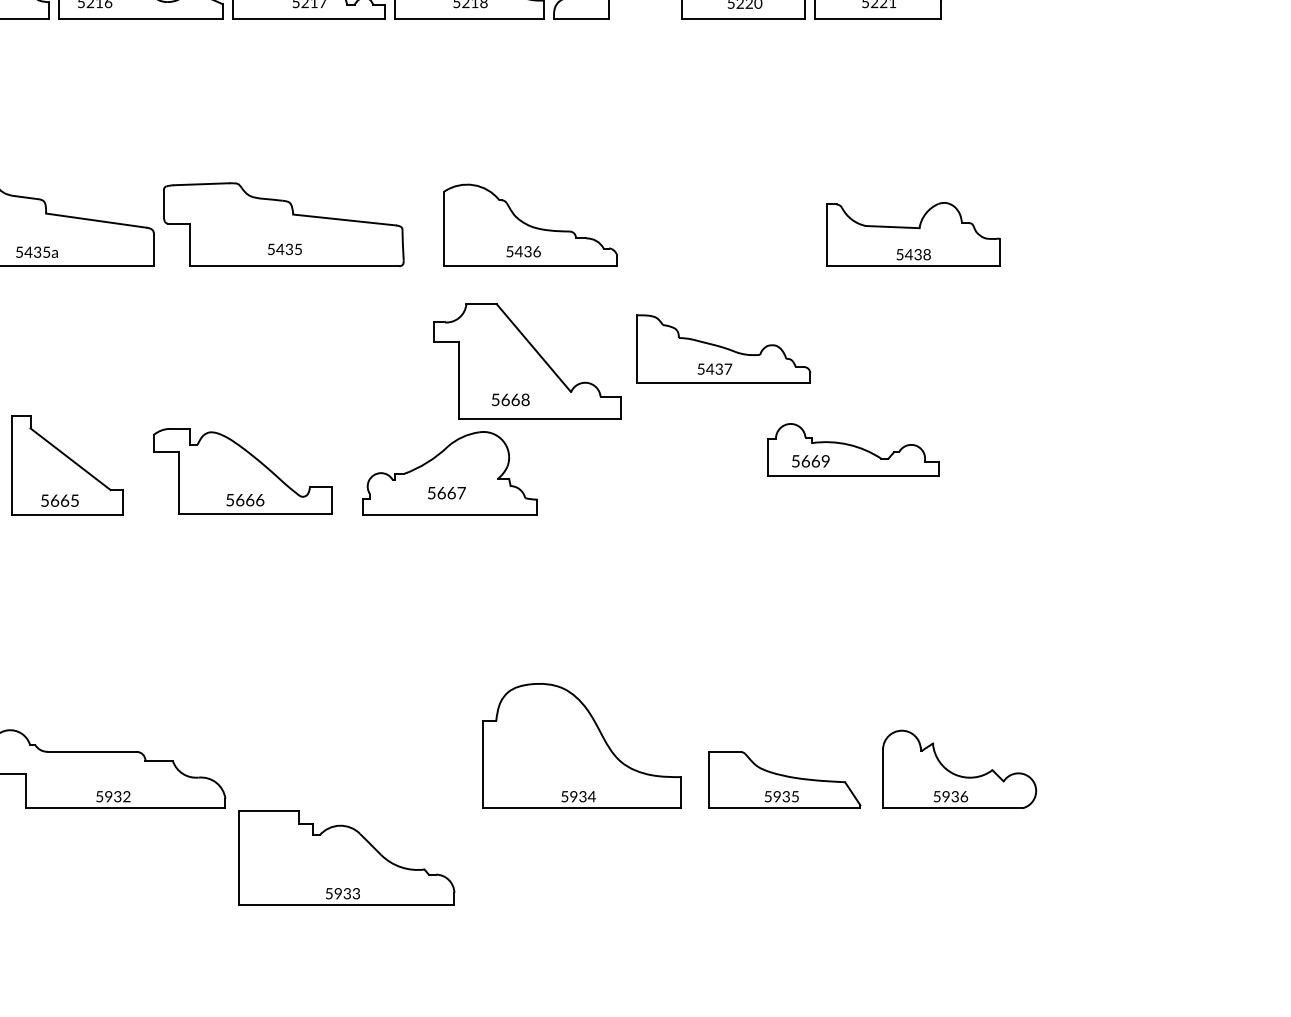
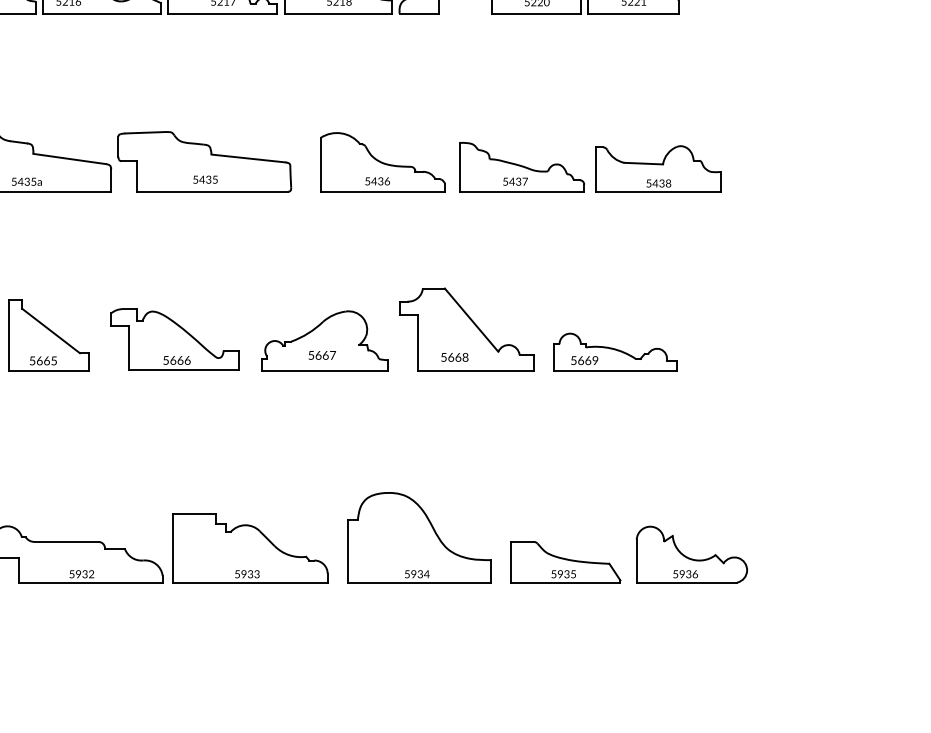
part: (723, 348) -> (521, 166), moved
part: (527, 361) -> (466, 329), moved
part: (853, 449) -> (615, 352), moved
part: (346, 857) -> (249, 548), moved

